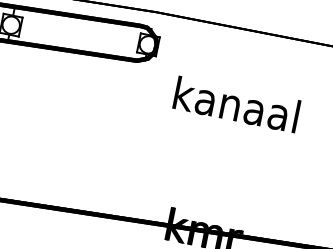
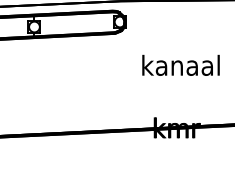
text: (236, 103) -> (180, 64), moved

